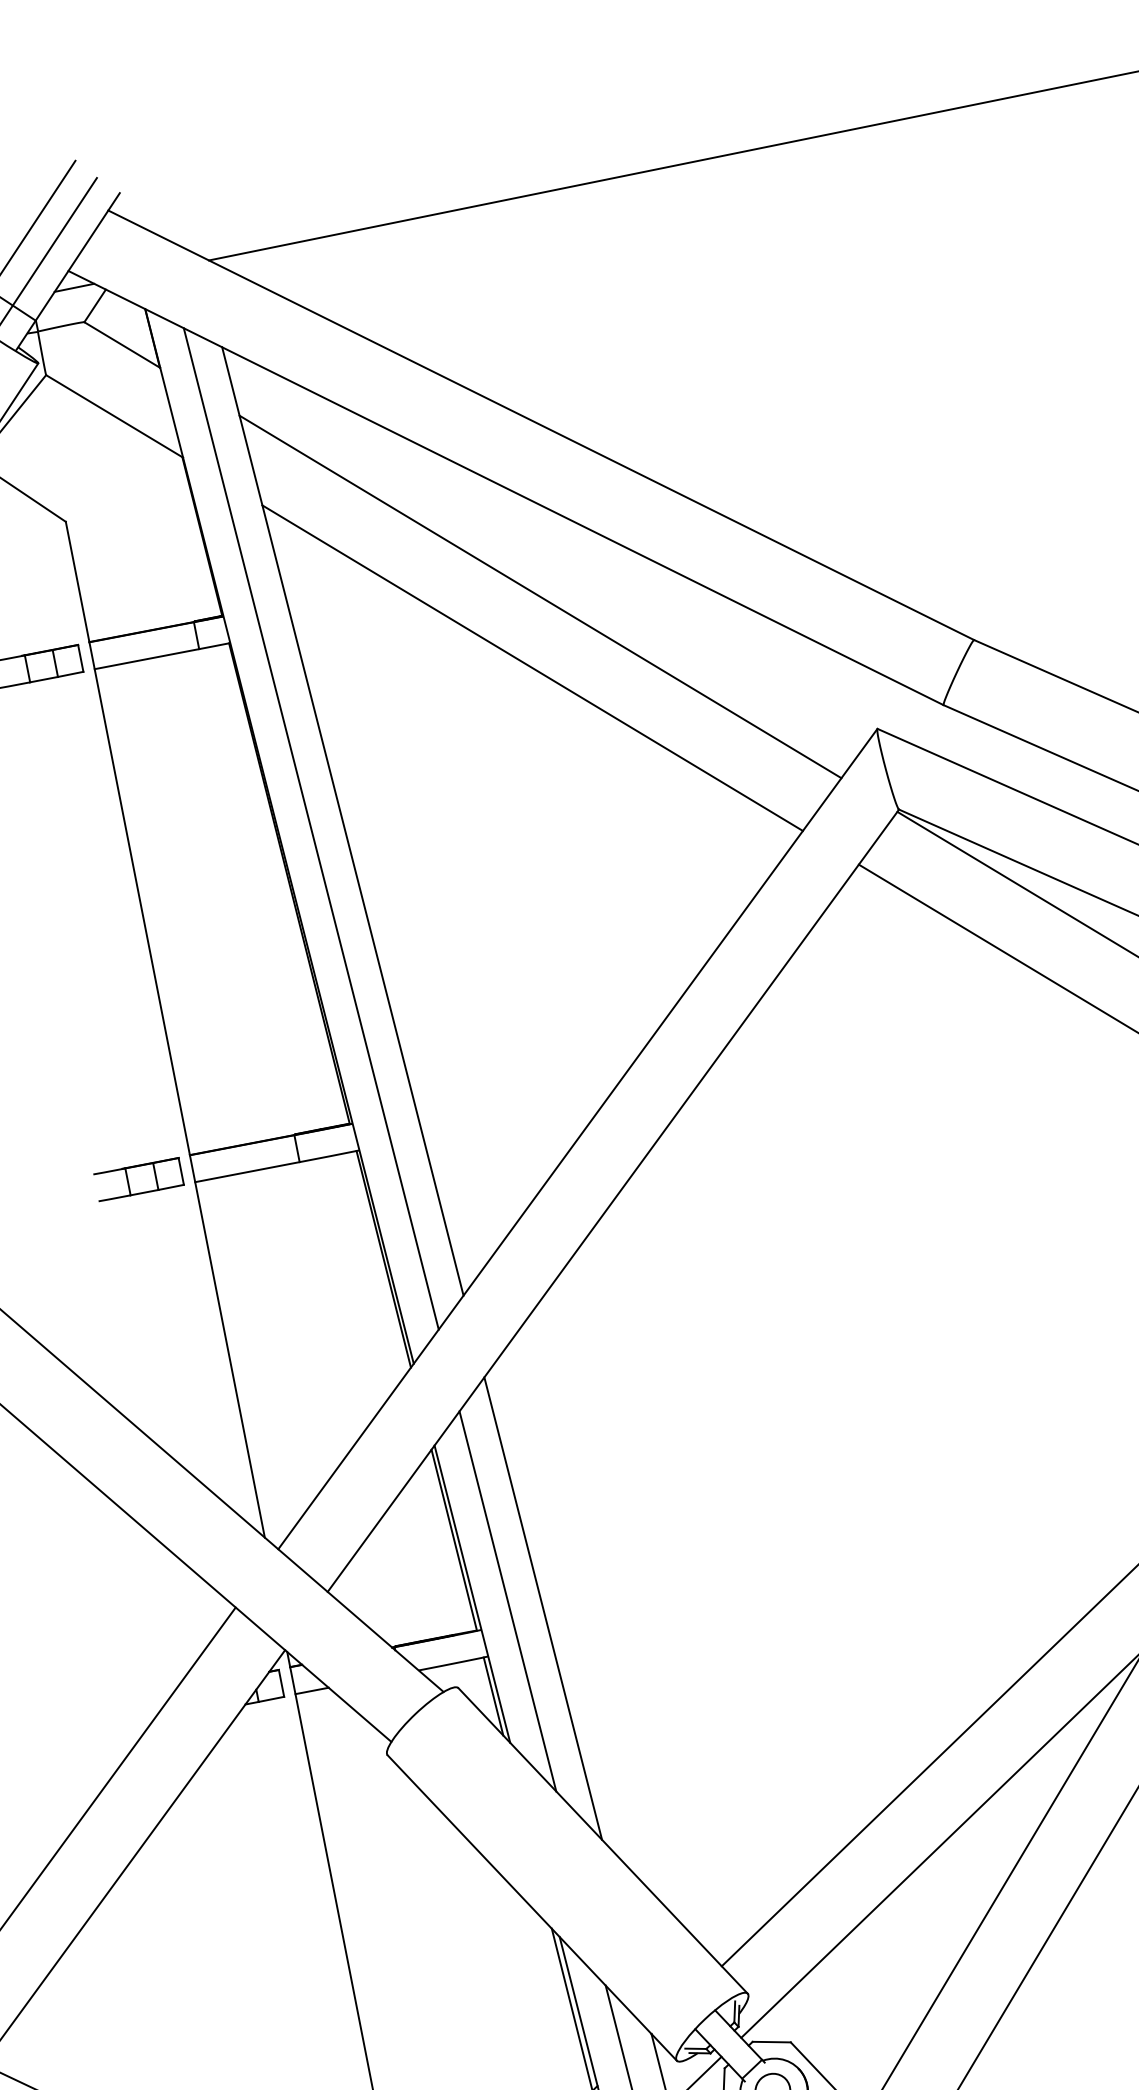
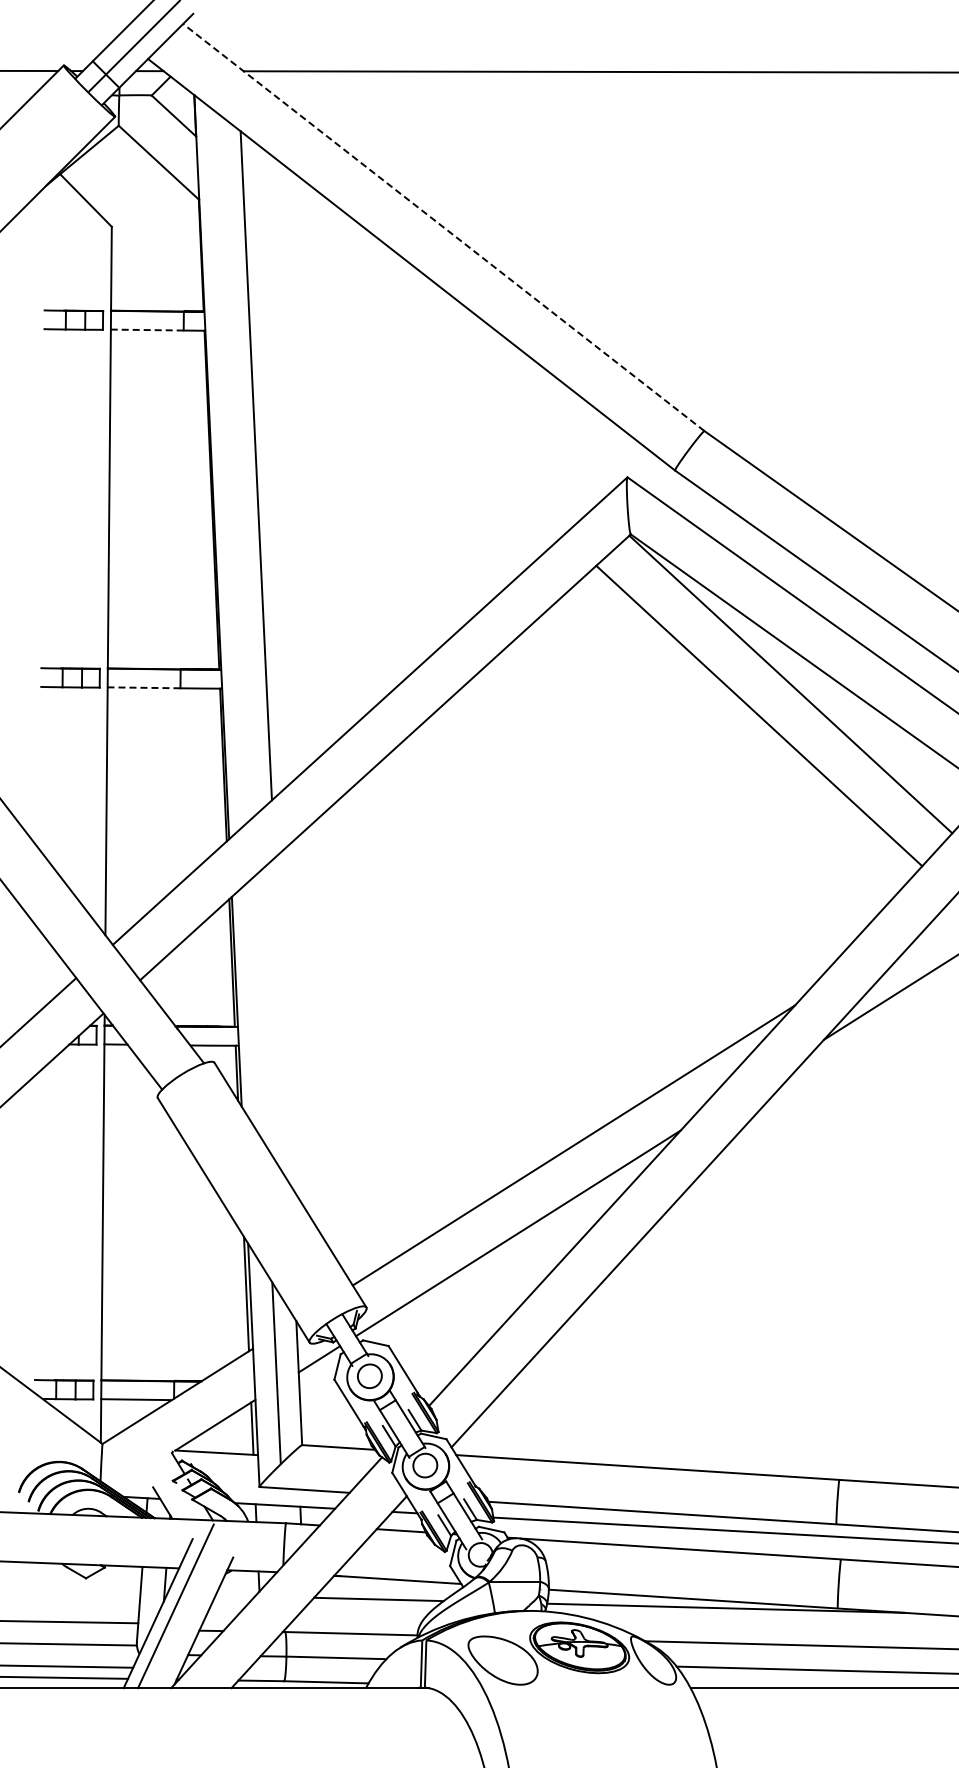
line: (540, 425) -> (443, 227), solid -> dashed
line: (540, 596) -> (419, 342), removed
line: (145, 660) -> (146, 330), solid -> dashed
line: (532, 667) -> (404, 388), removed
line: (310, 829) -> (233, 466), removed
line: (246, 1171) -> (143, 687), solid -> dashed
line: (507, 1601) -> (259, 1011), removed
line: (542, 1609) -> (281, 1021), removed

